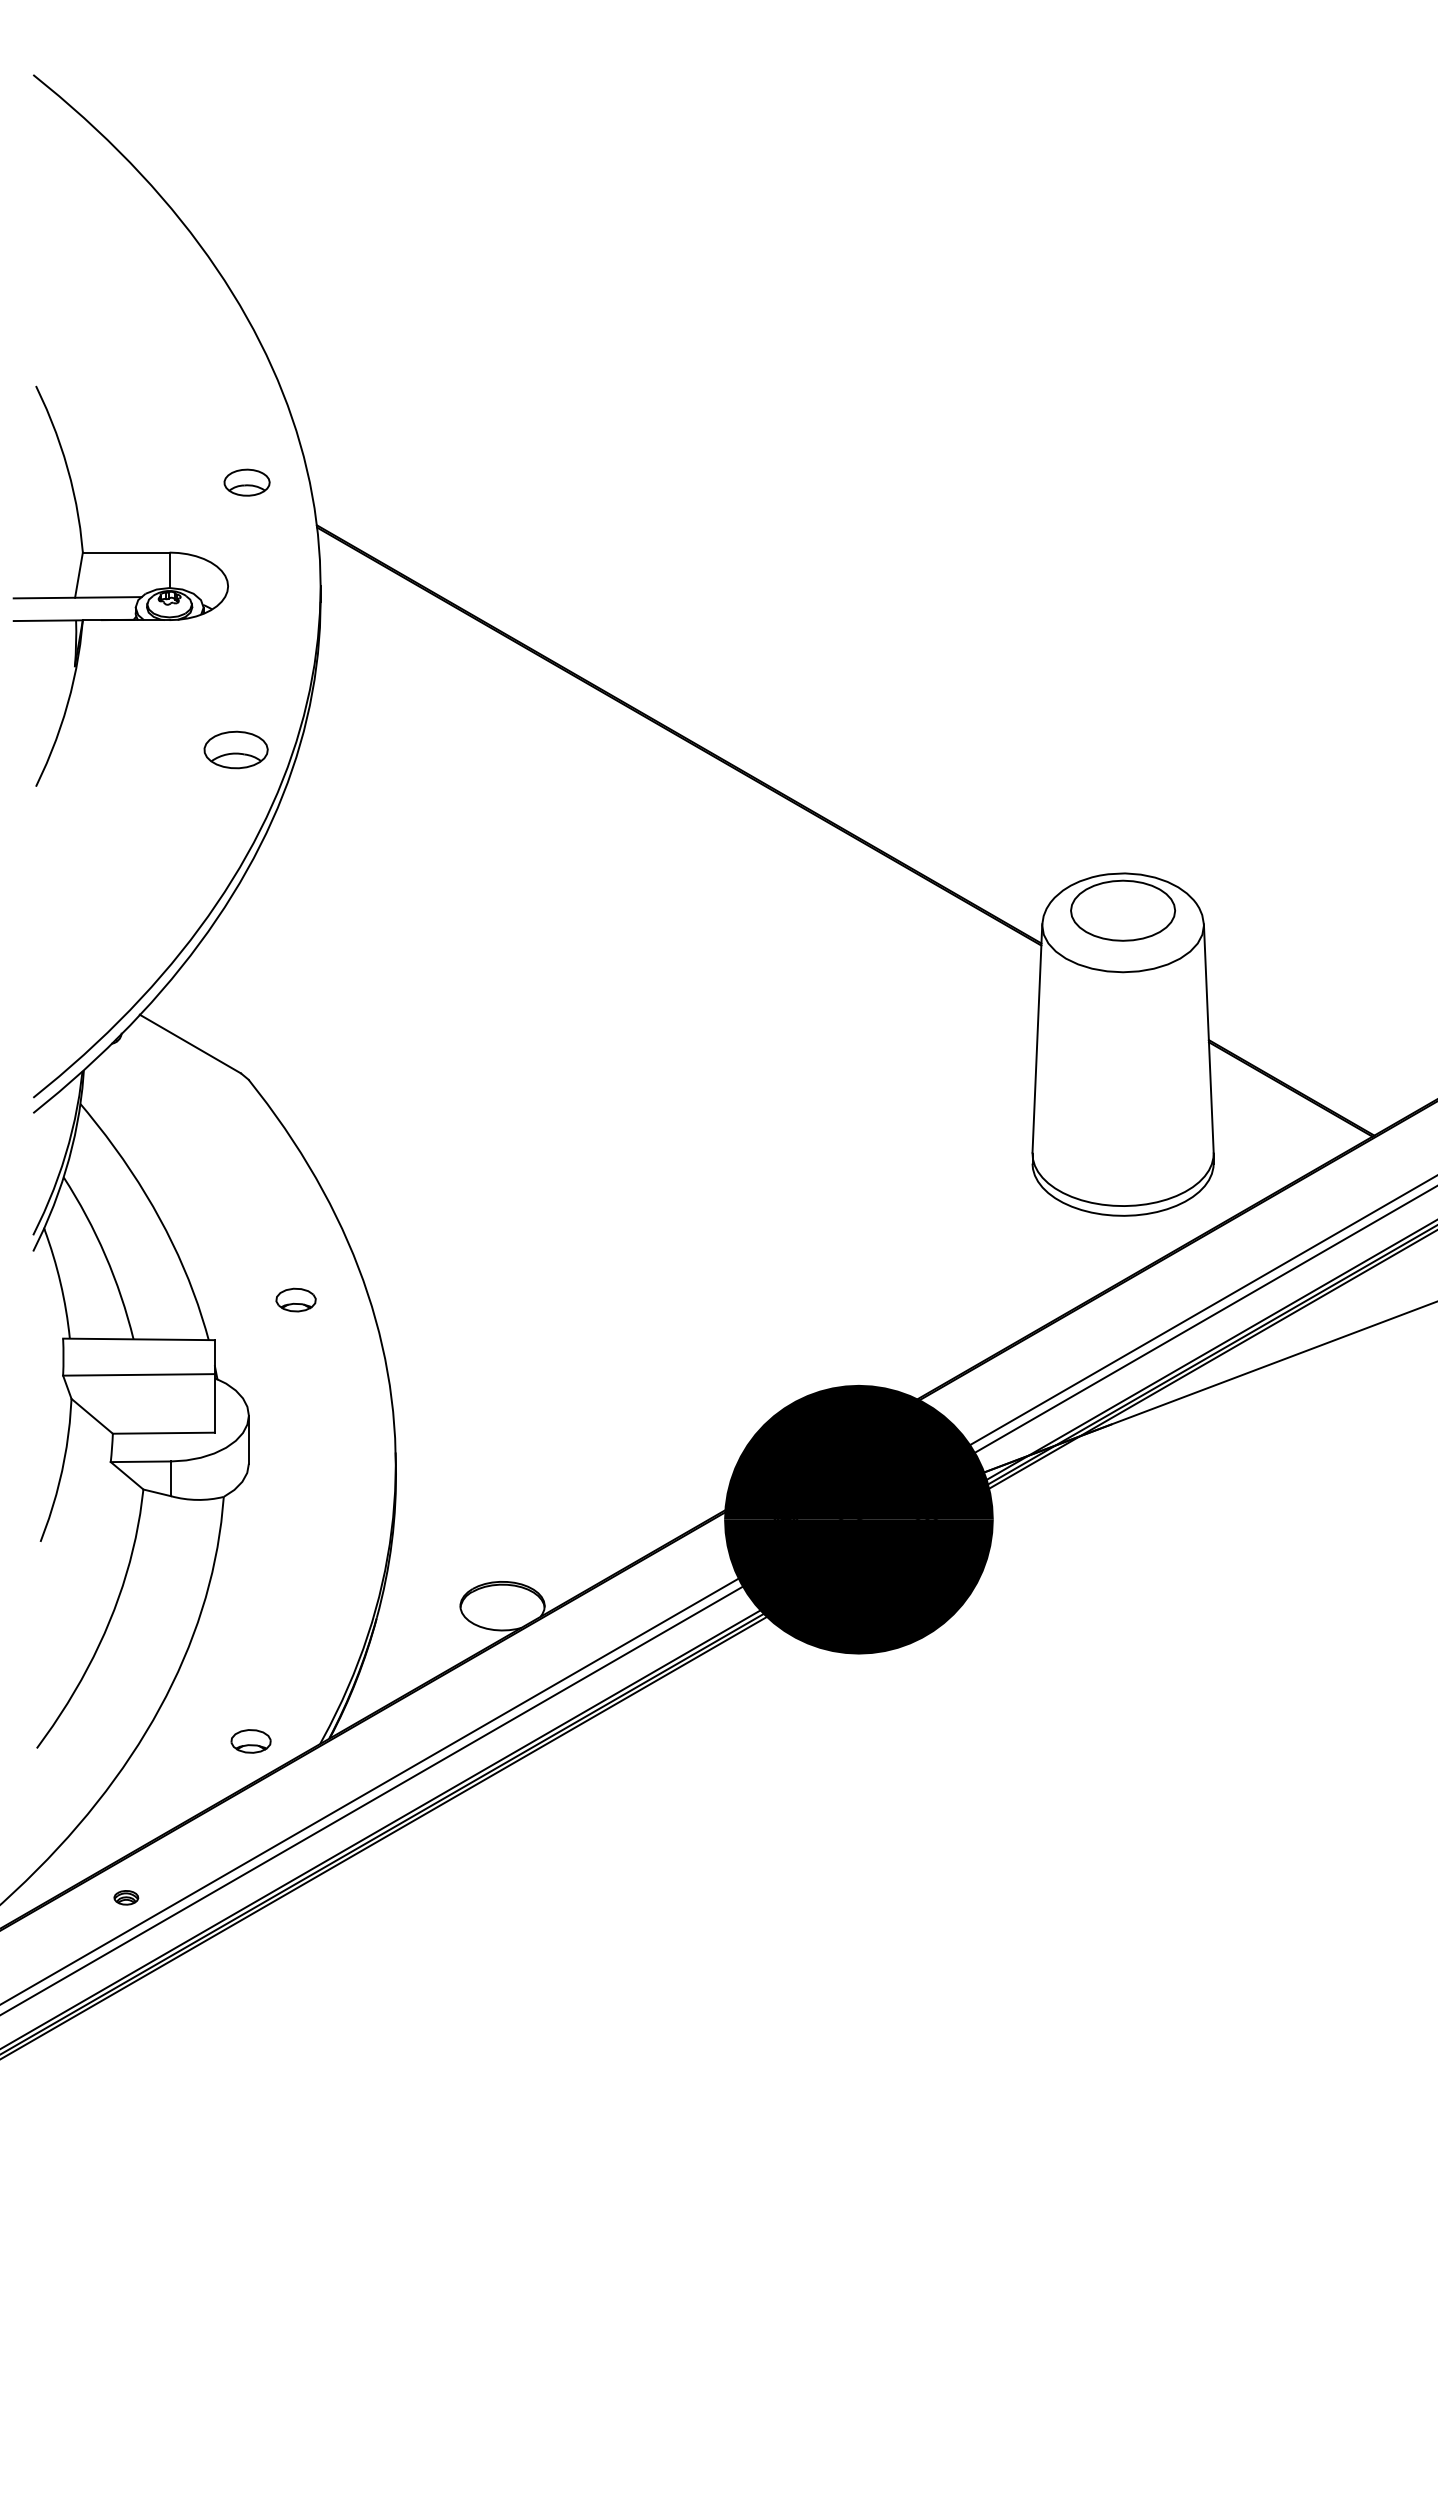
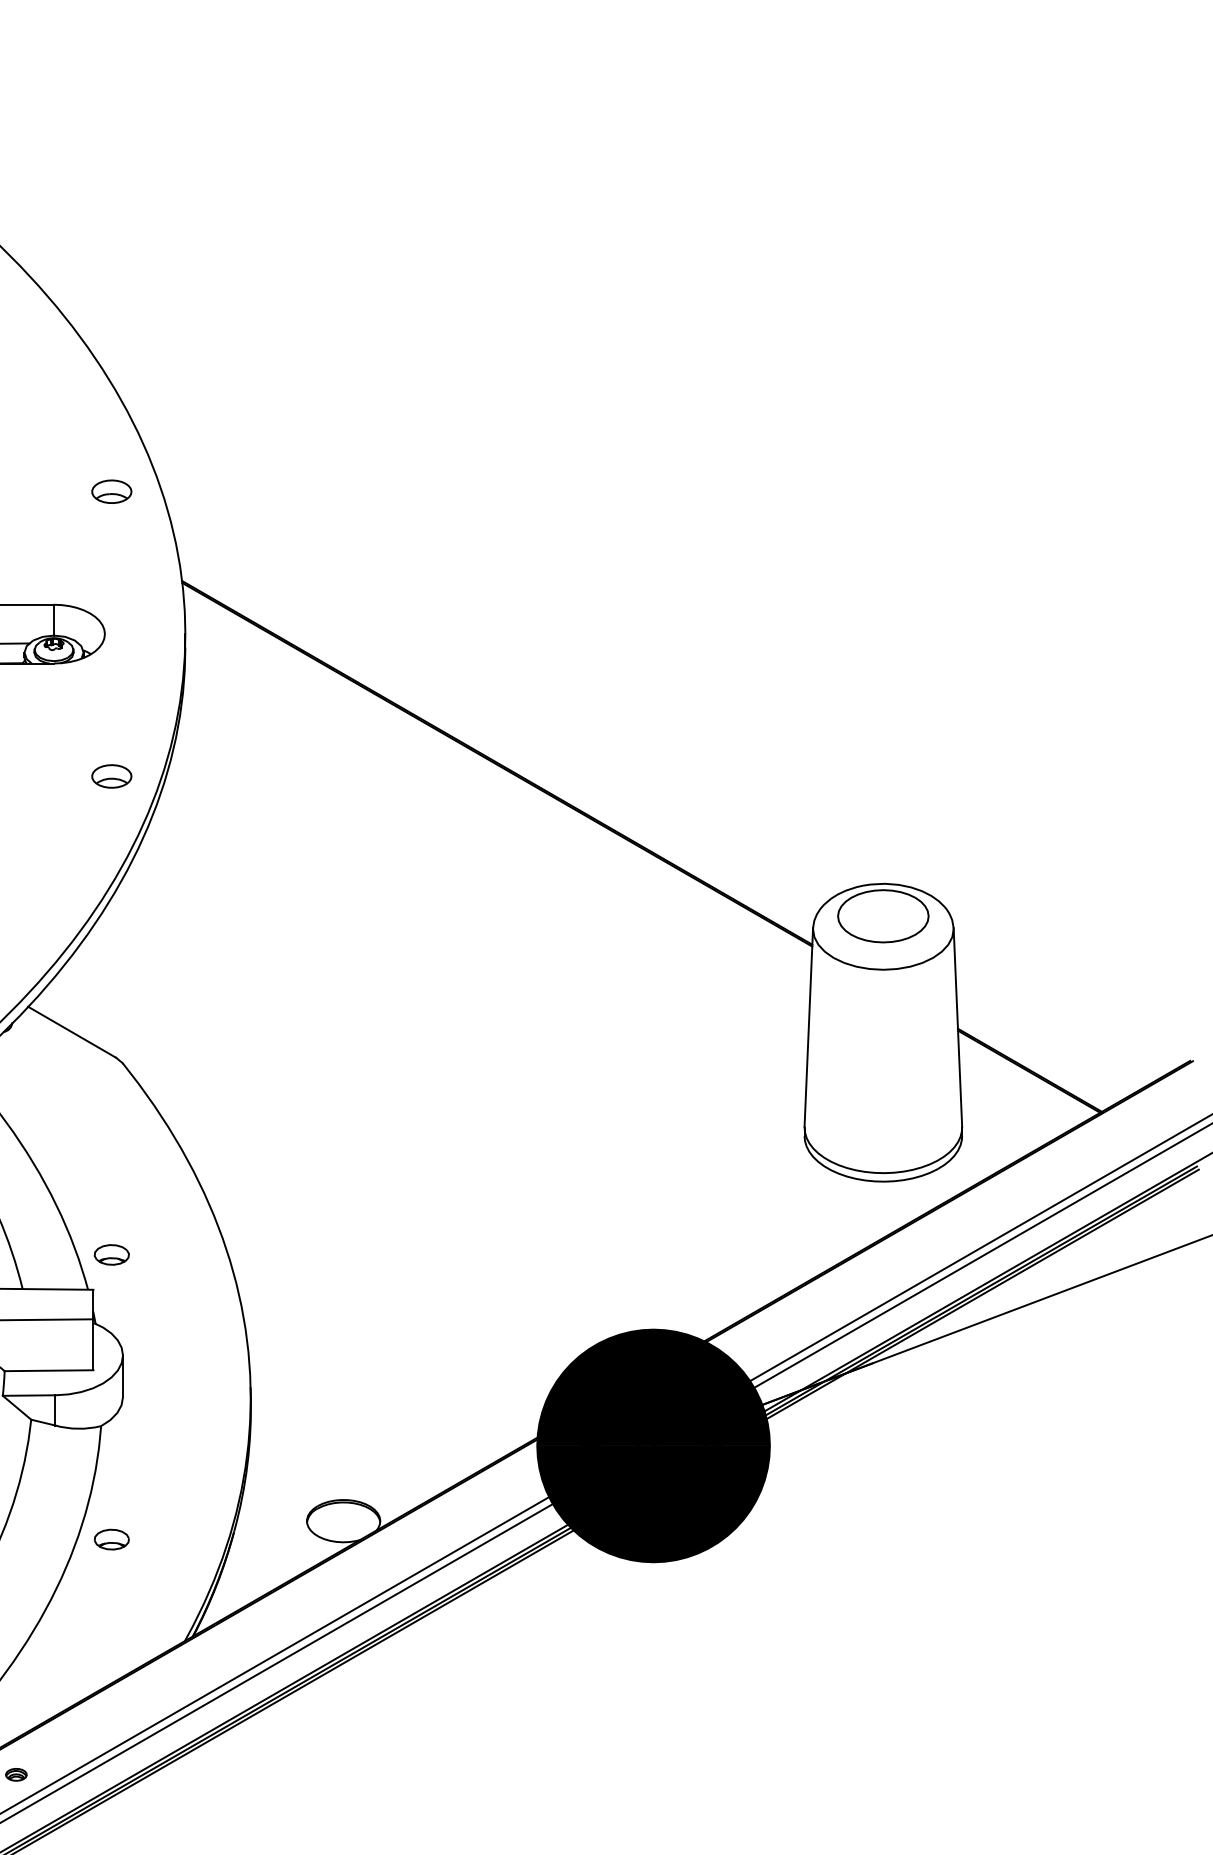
part: (246, 482) -> (111, 491), moved
part: (235, 749) -> (111, 776), size x0.71
part: (295, 1299) -> (111, 1254), moved
part: (250, 1741) -> (111, 1539), moved

